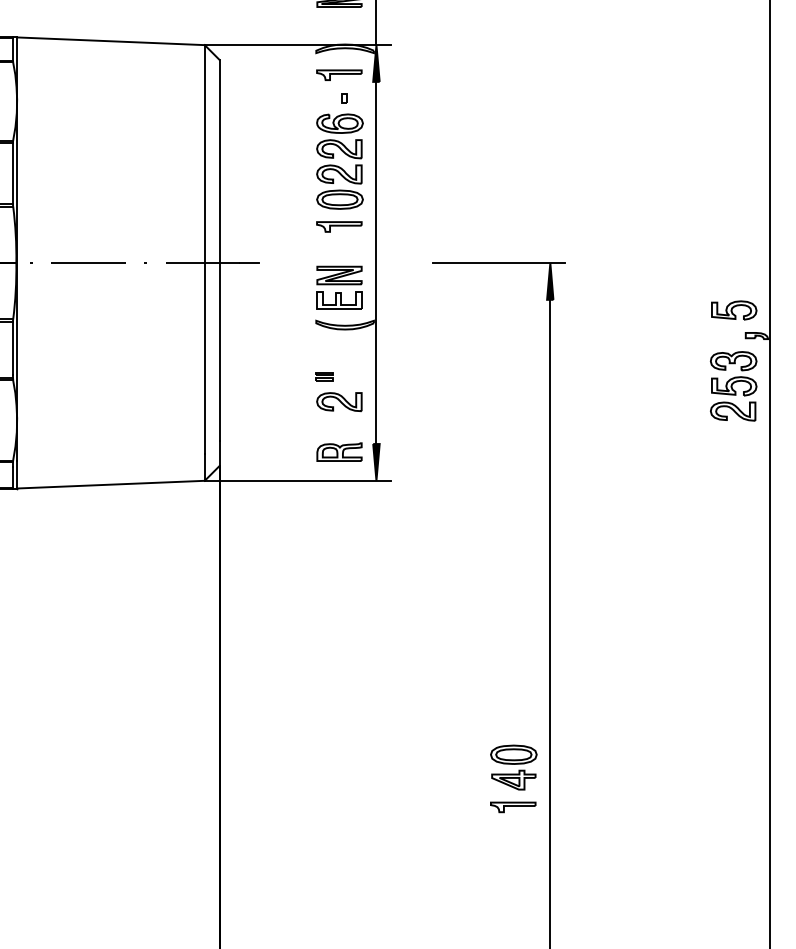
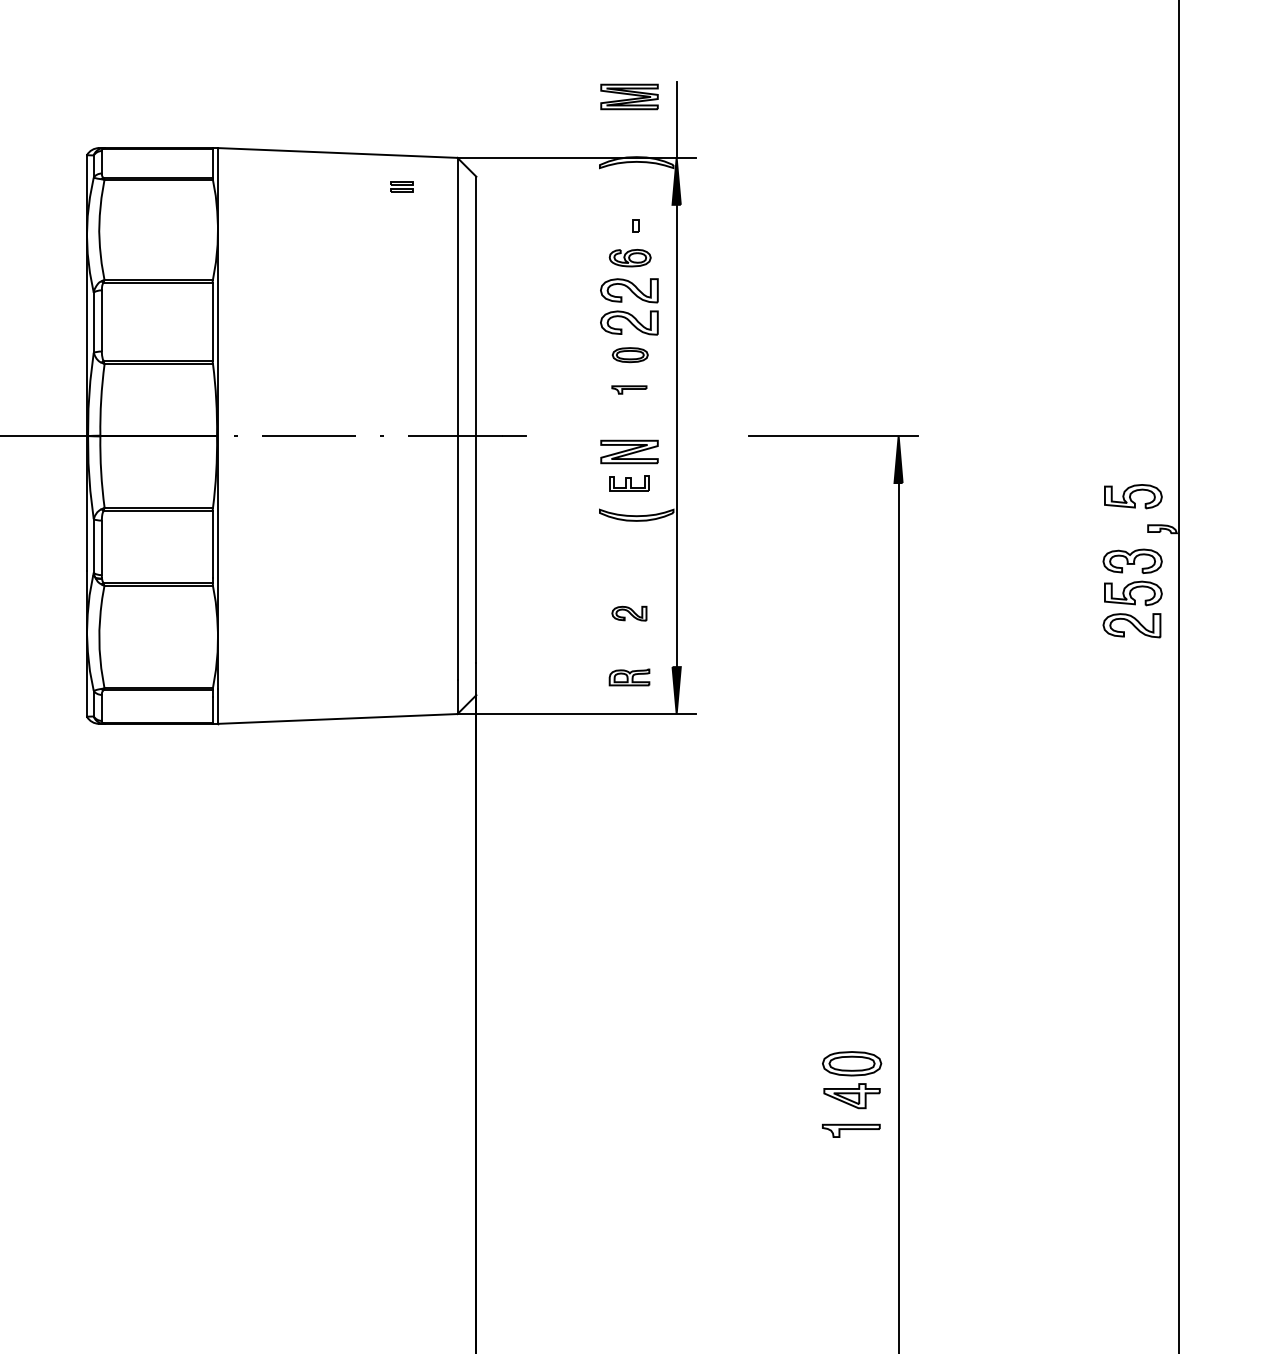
part: (339, 75) -> (629, 196), removed
part: (340, 123) -> (630, 257), size x0.7
part: (340, 199) -> (630, 354), size x0.6
part: (339, 226) -> (629, 389), size x0.6
part: (339, 300) -> (629, 483), size x0.7
part: (323, 376) -> (401, 186), moved
part: (339, 402) -> (629, 613), size x0.6
part: (339, 452) -> (629, 677), size x0.7

